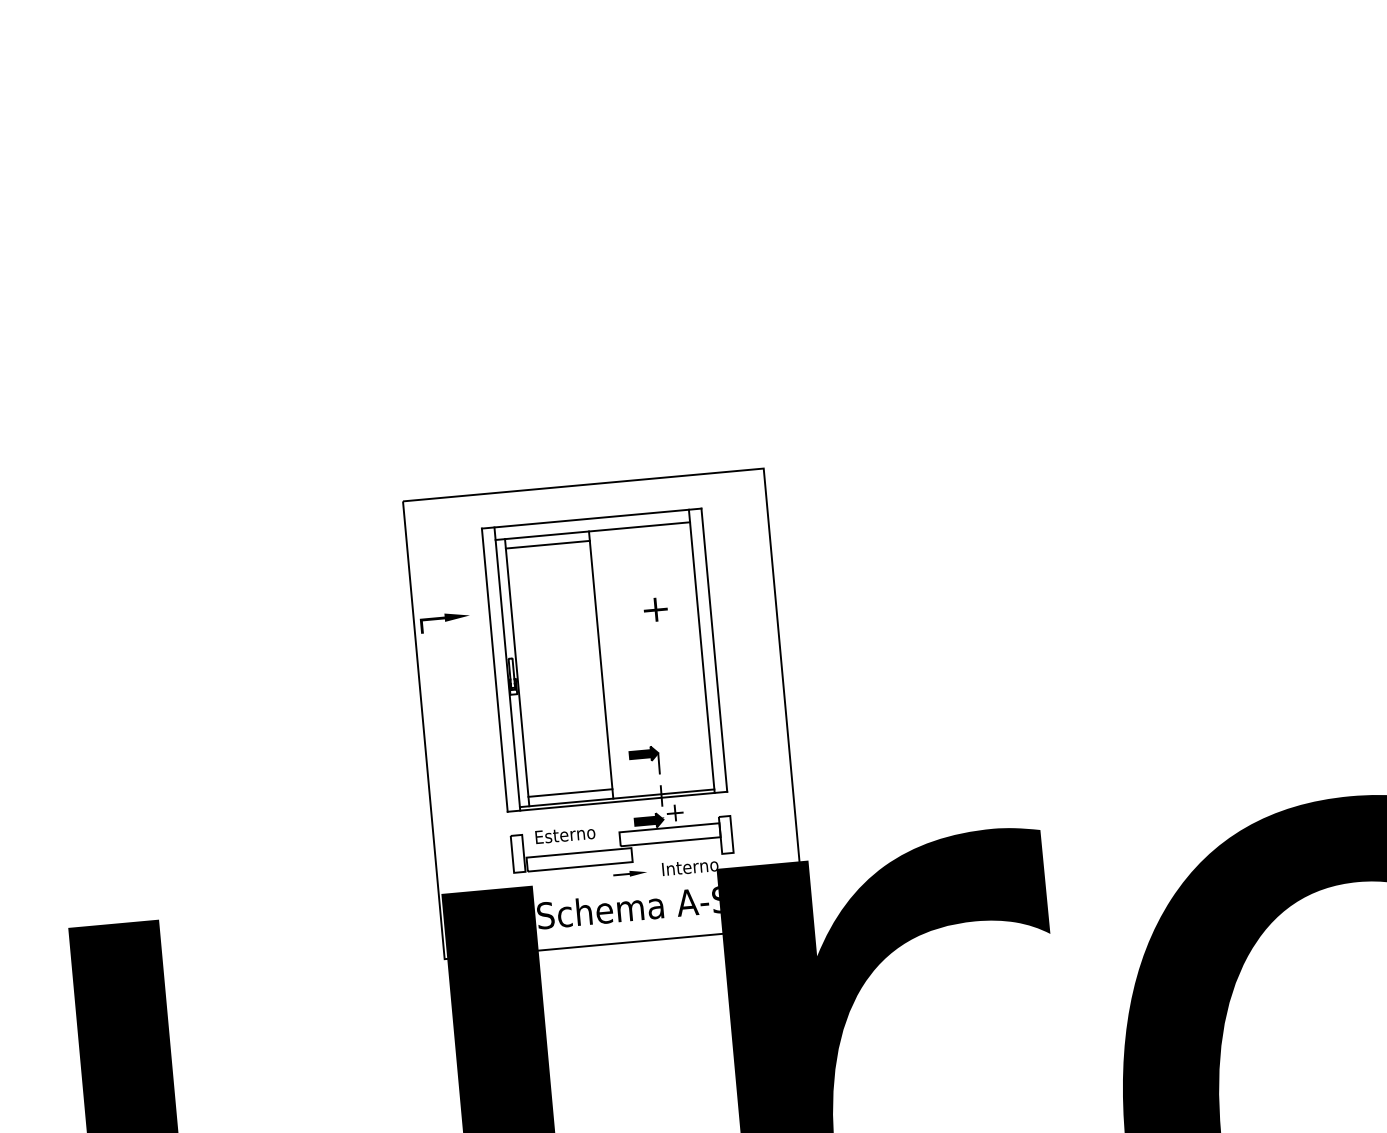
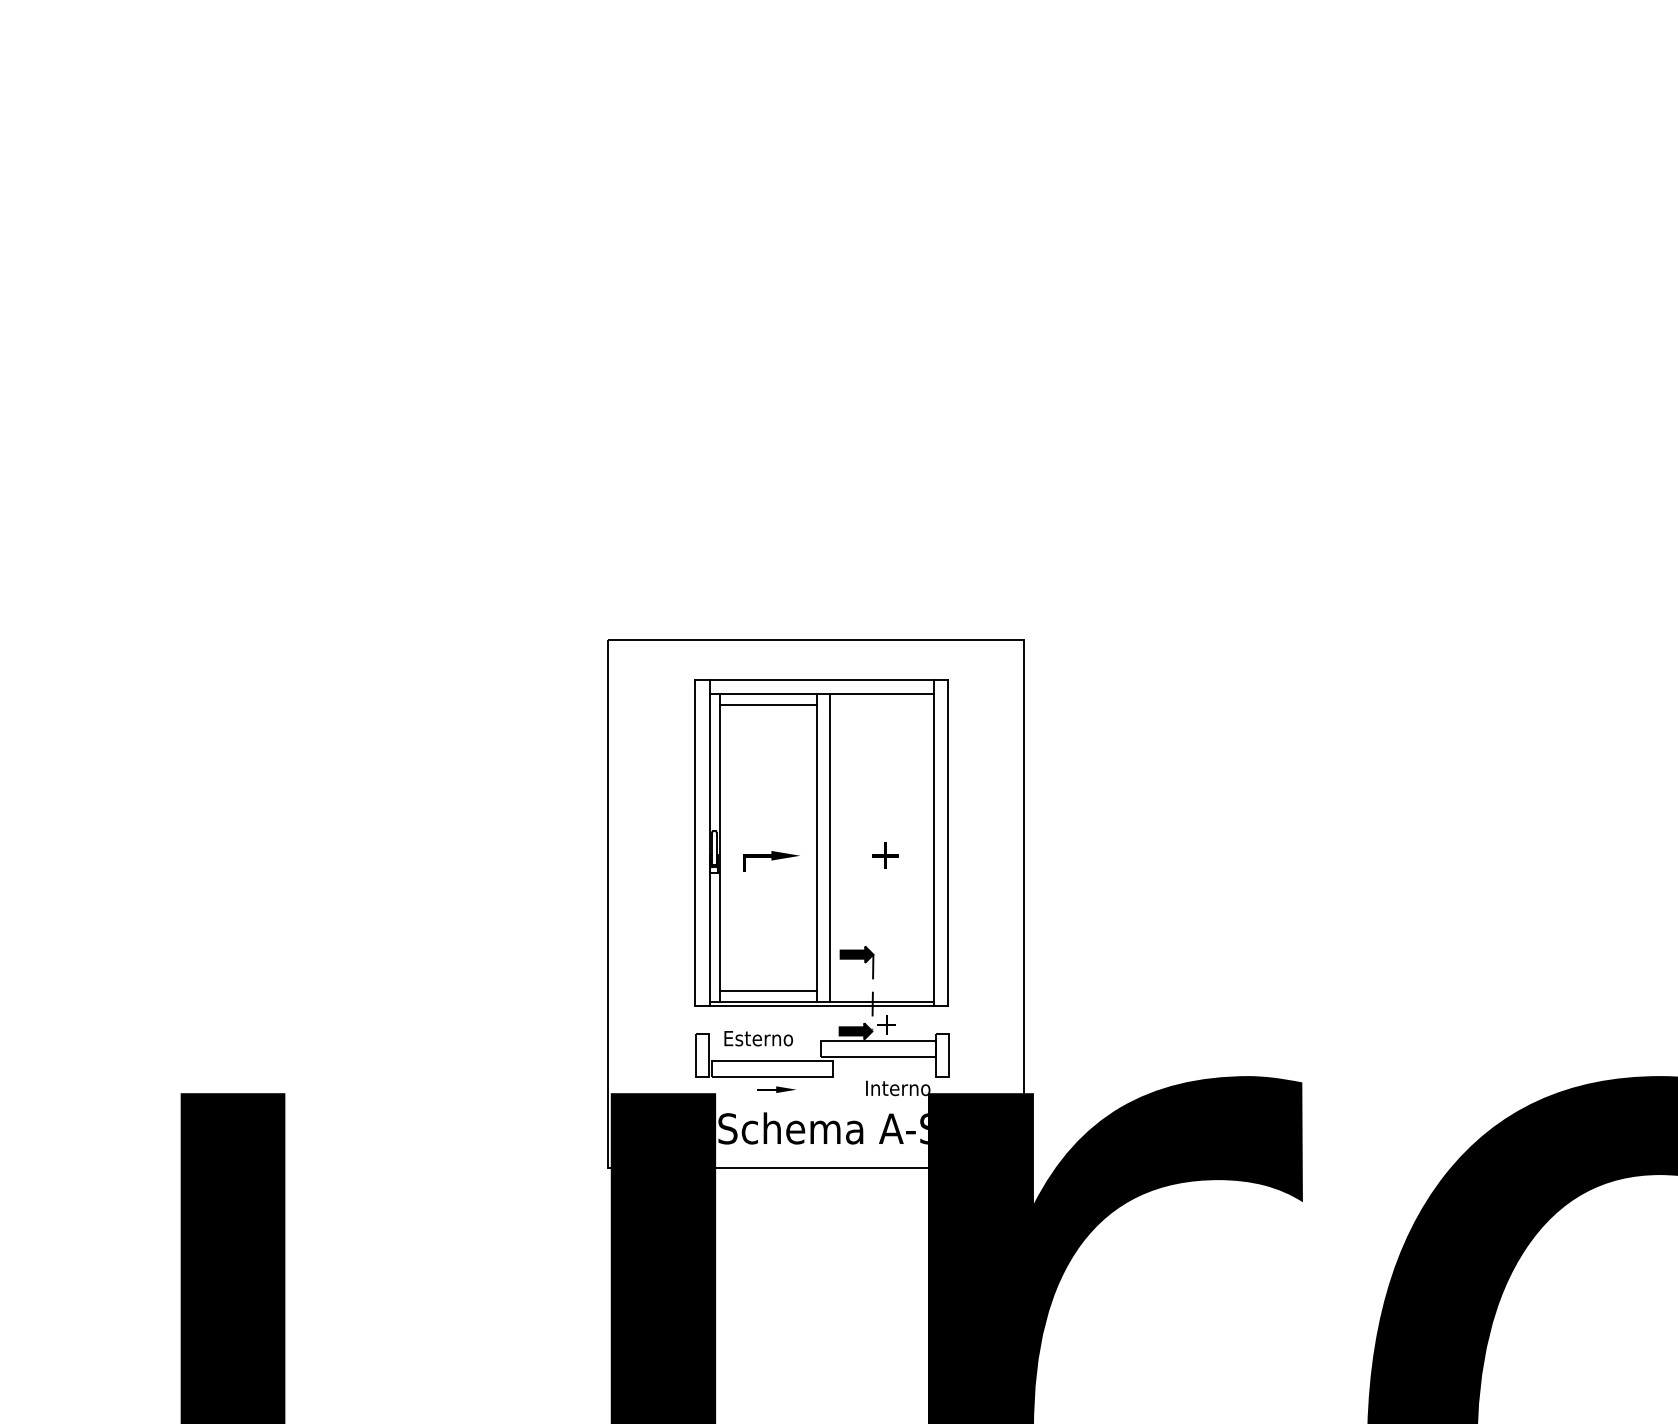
part: (655, 609) -> (885, 855), moved
part: (445, 622) -> (771, 861), moved
line: (612, 664) -> (830, 848), added
part: (629, 873) -> (776, 1089), moved

